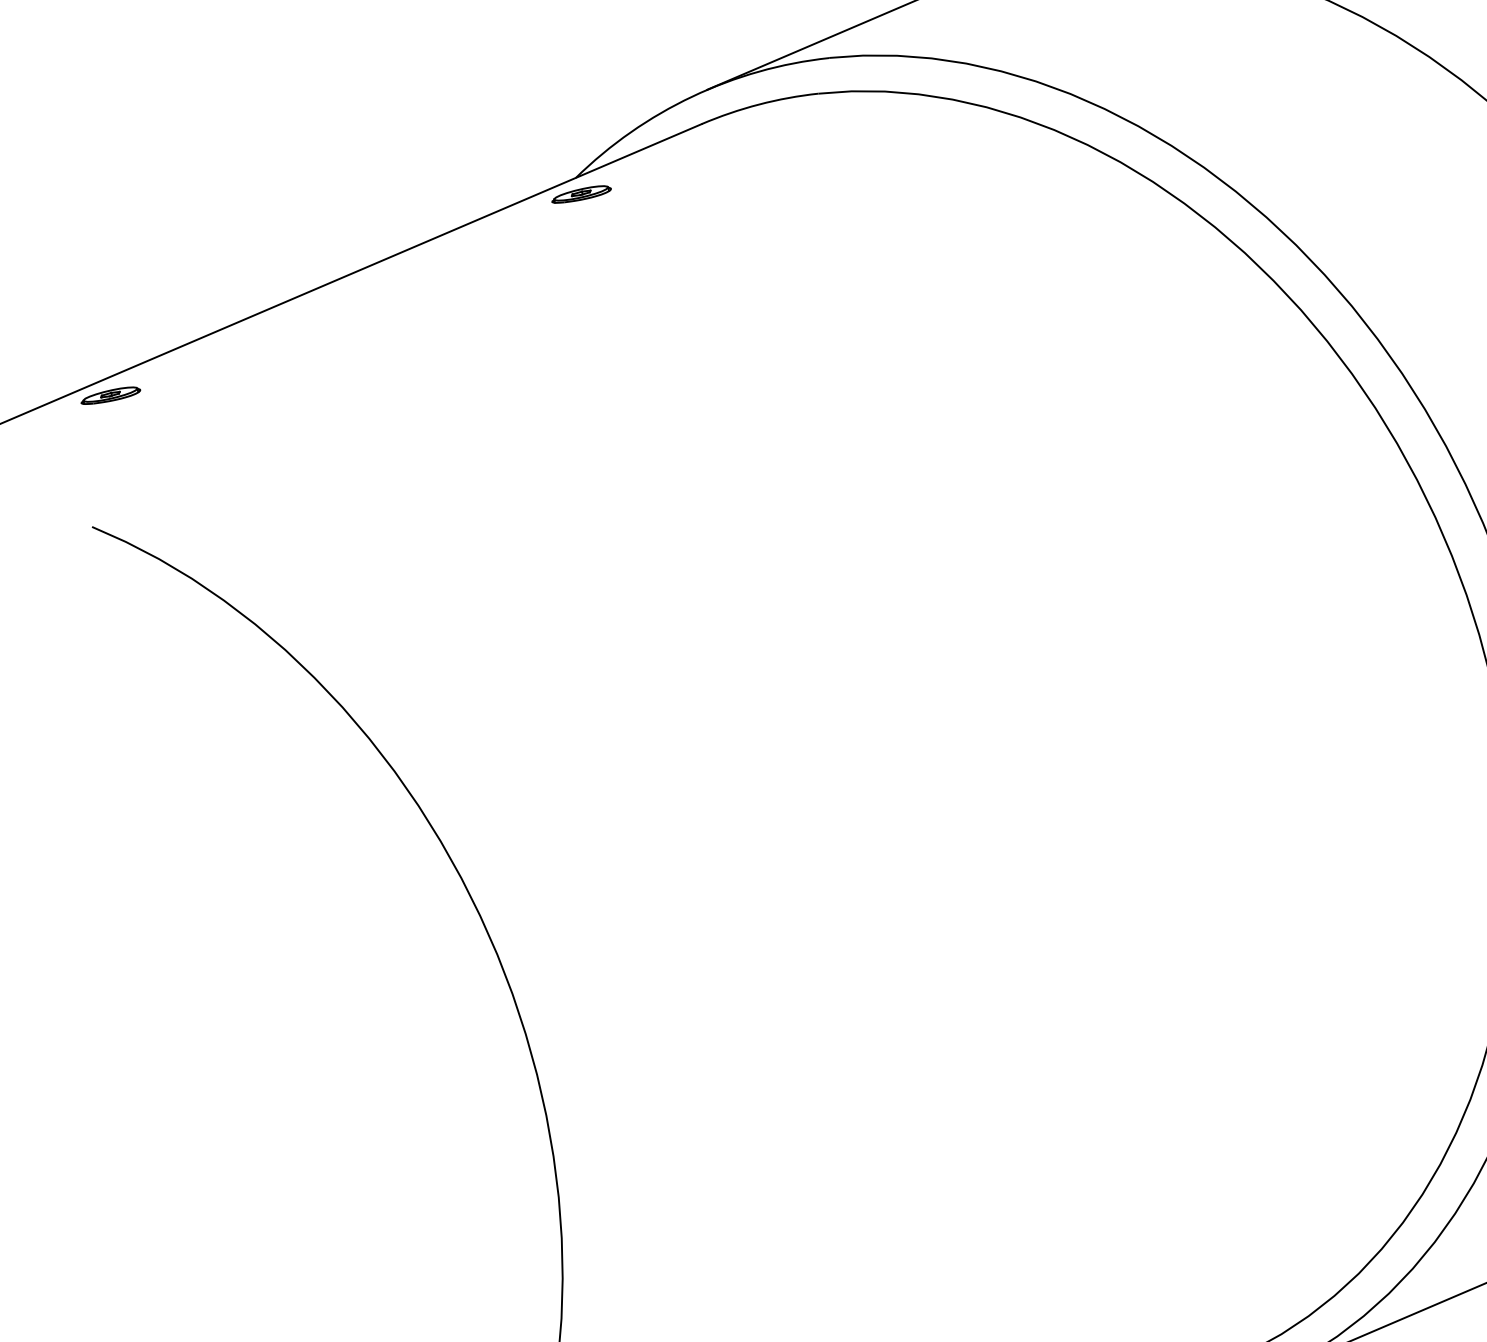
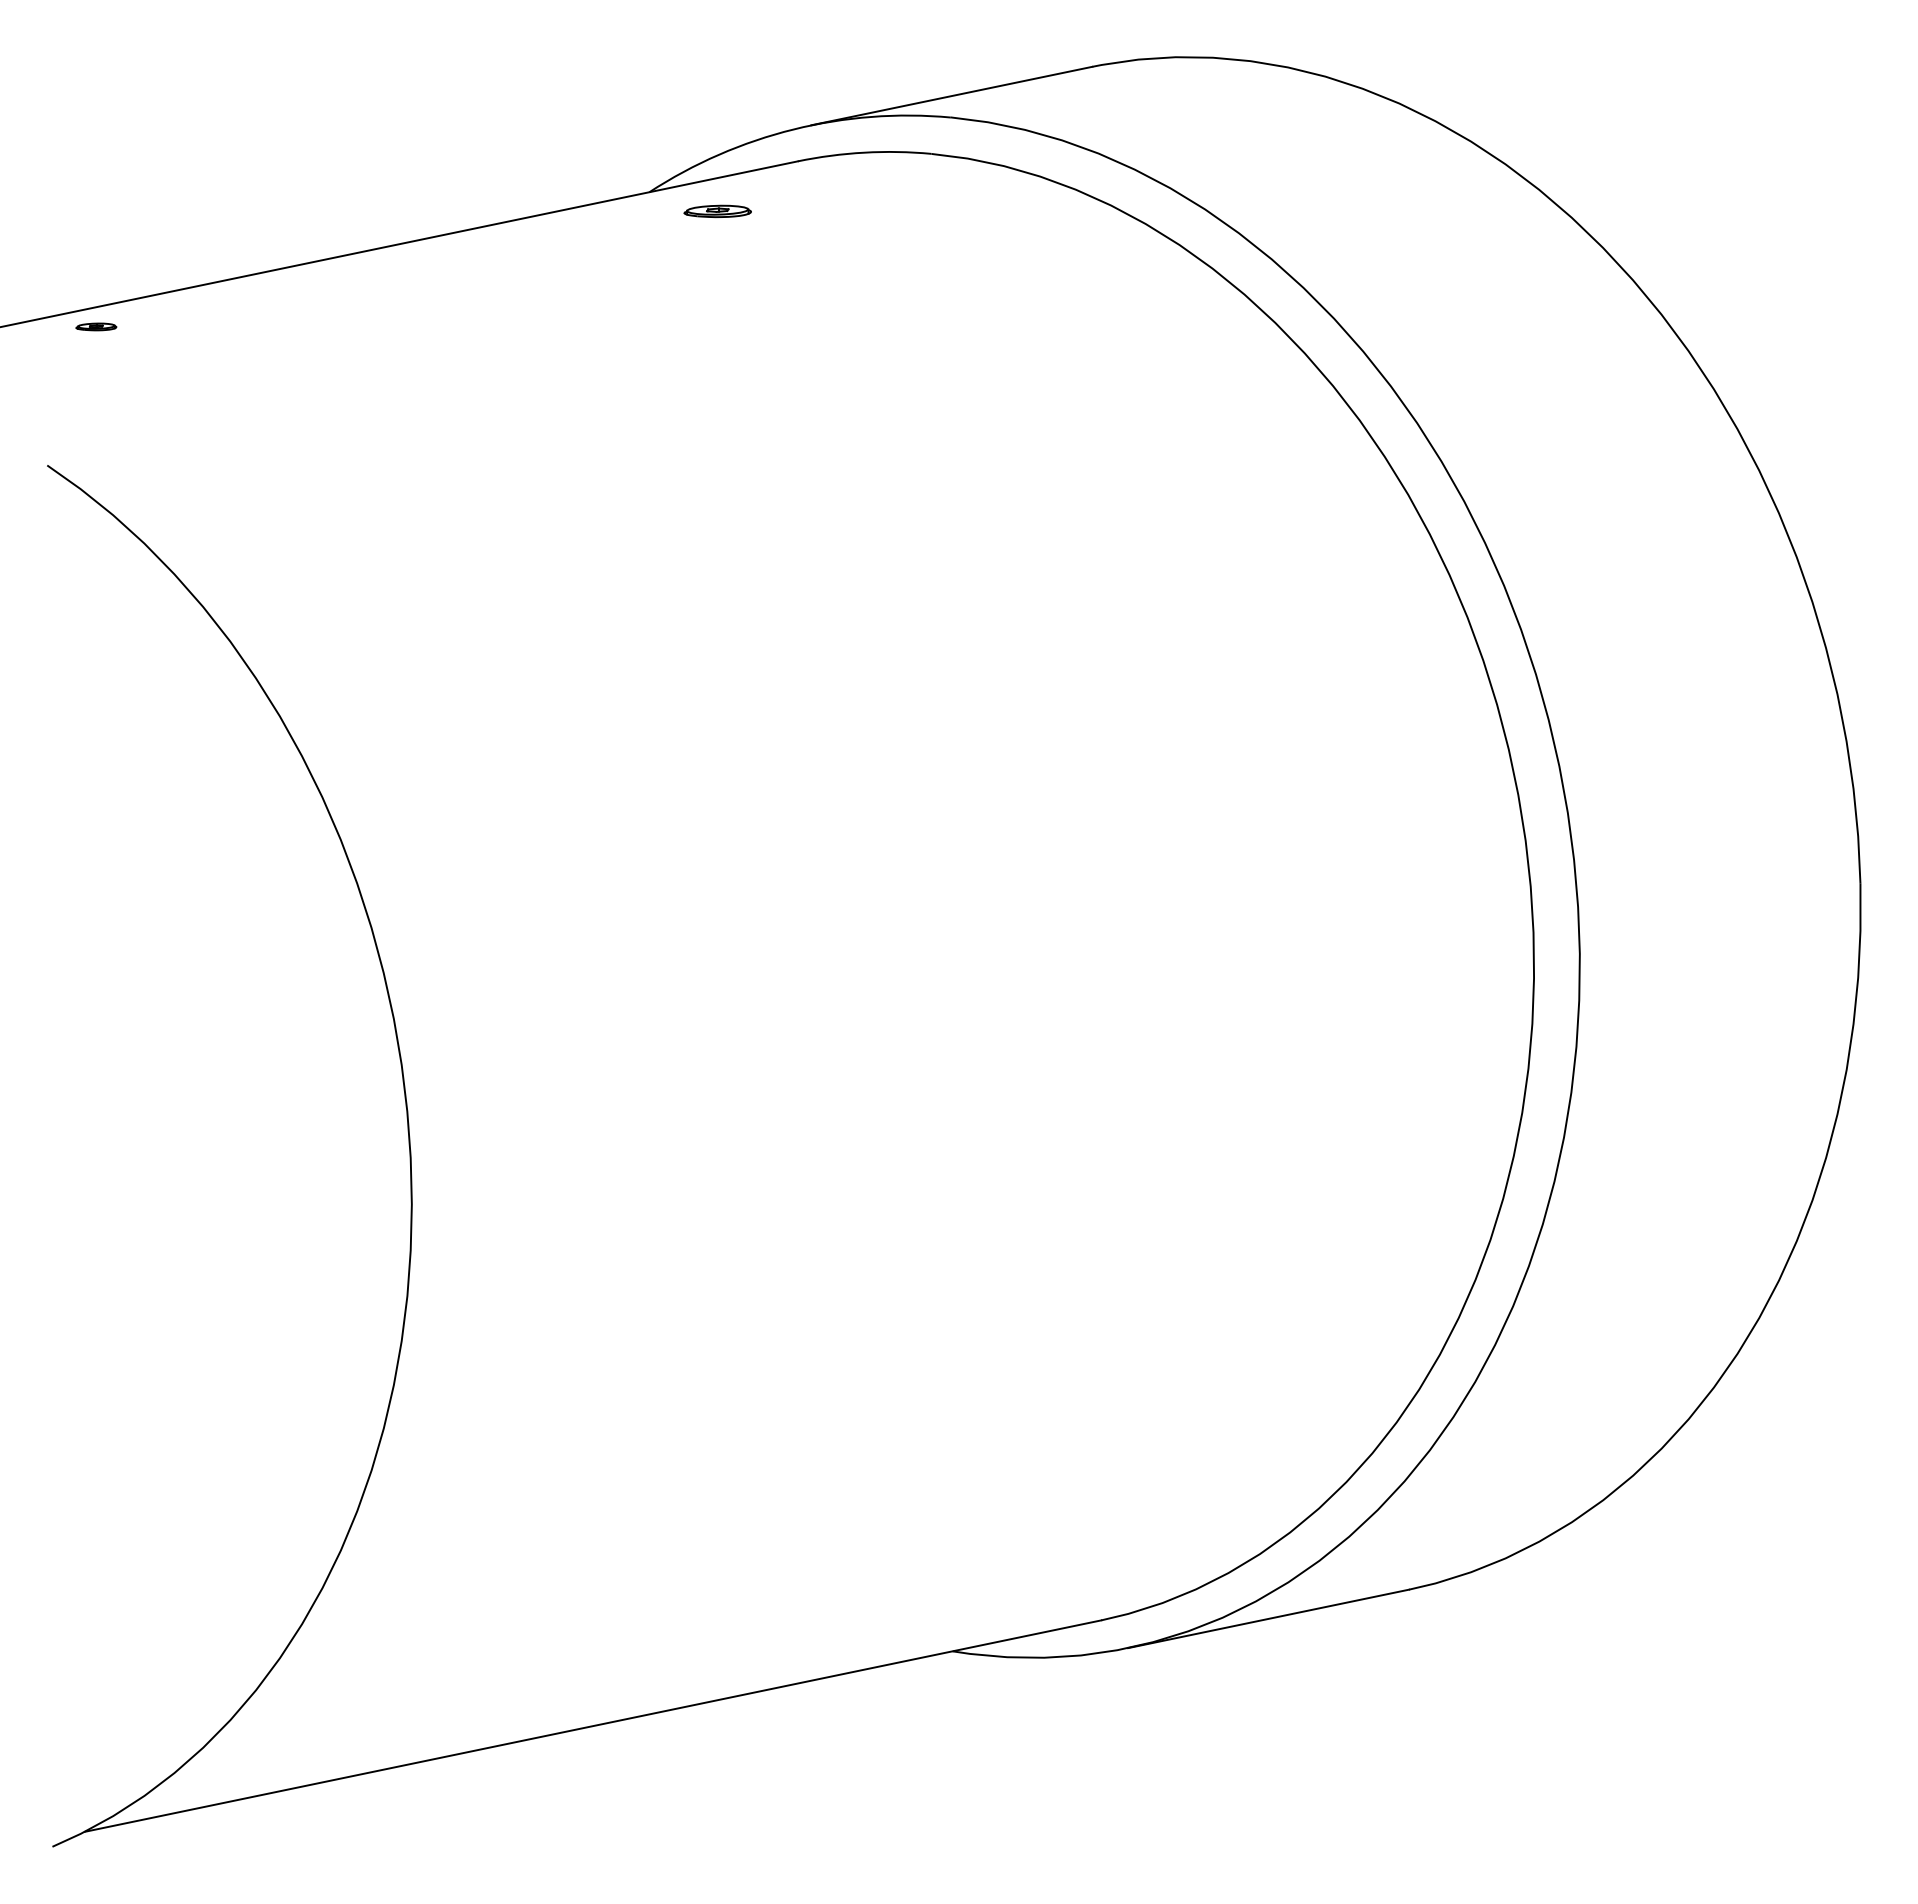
part: (581, 194) -> (717, 211), moved
part: (110, 395) -> (96, 326), size x0.6

